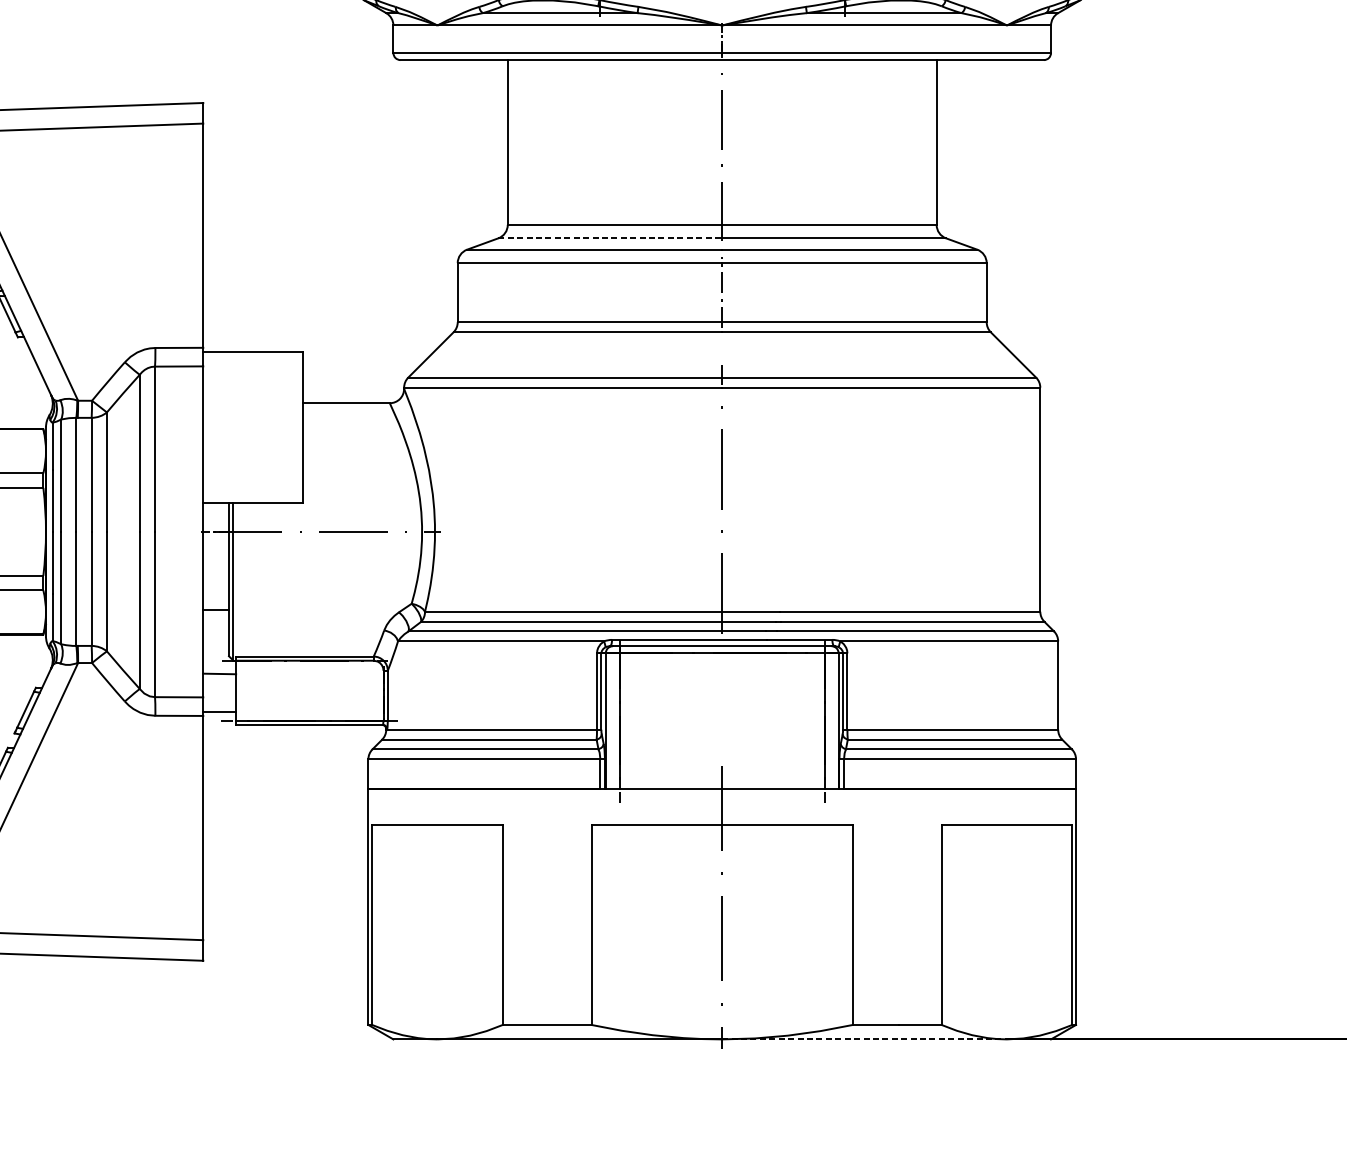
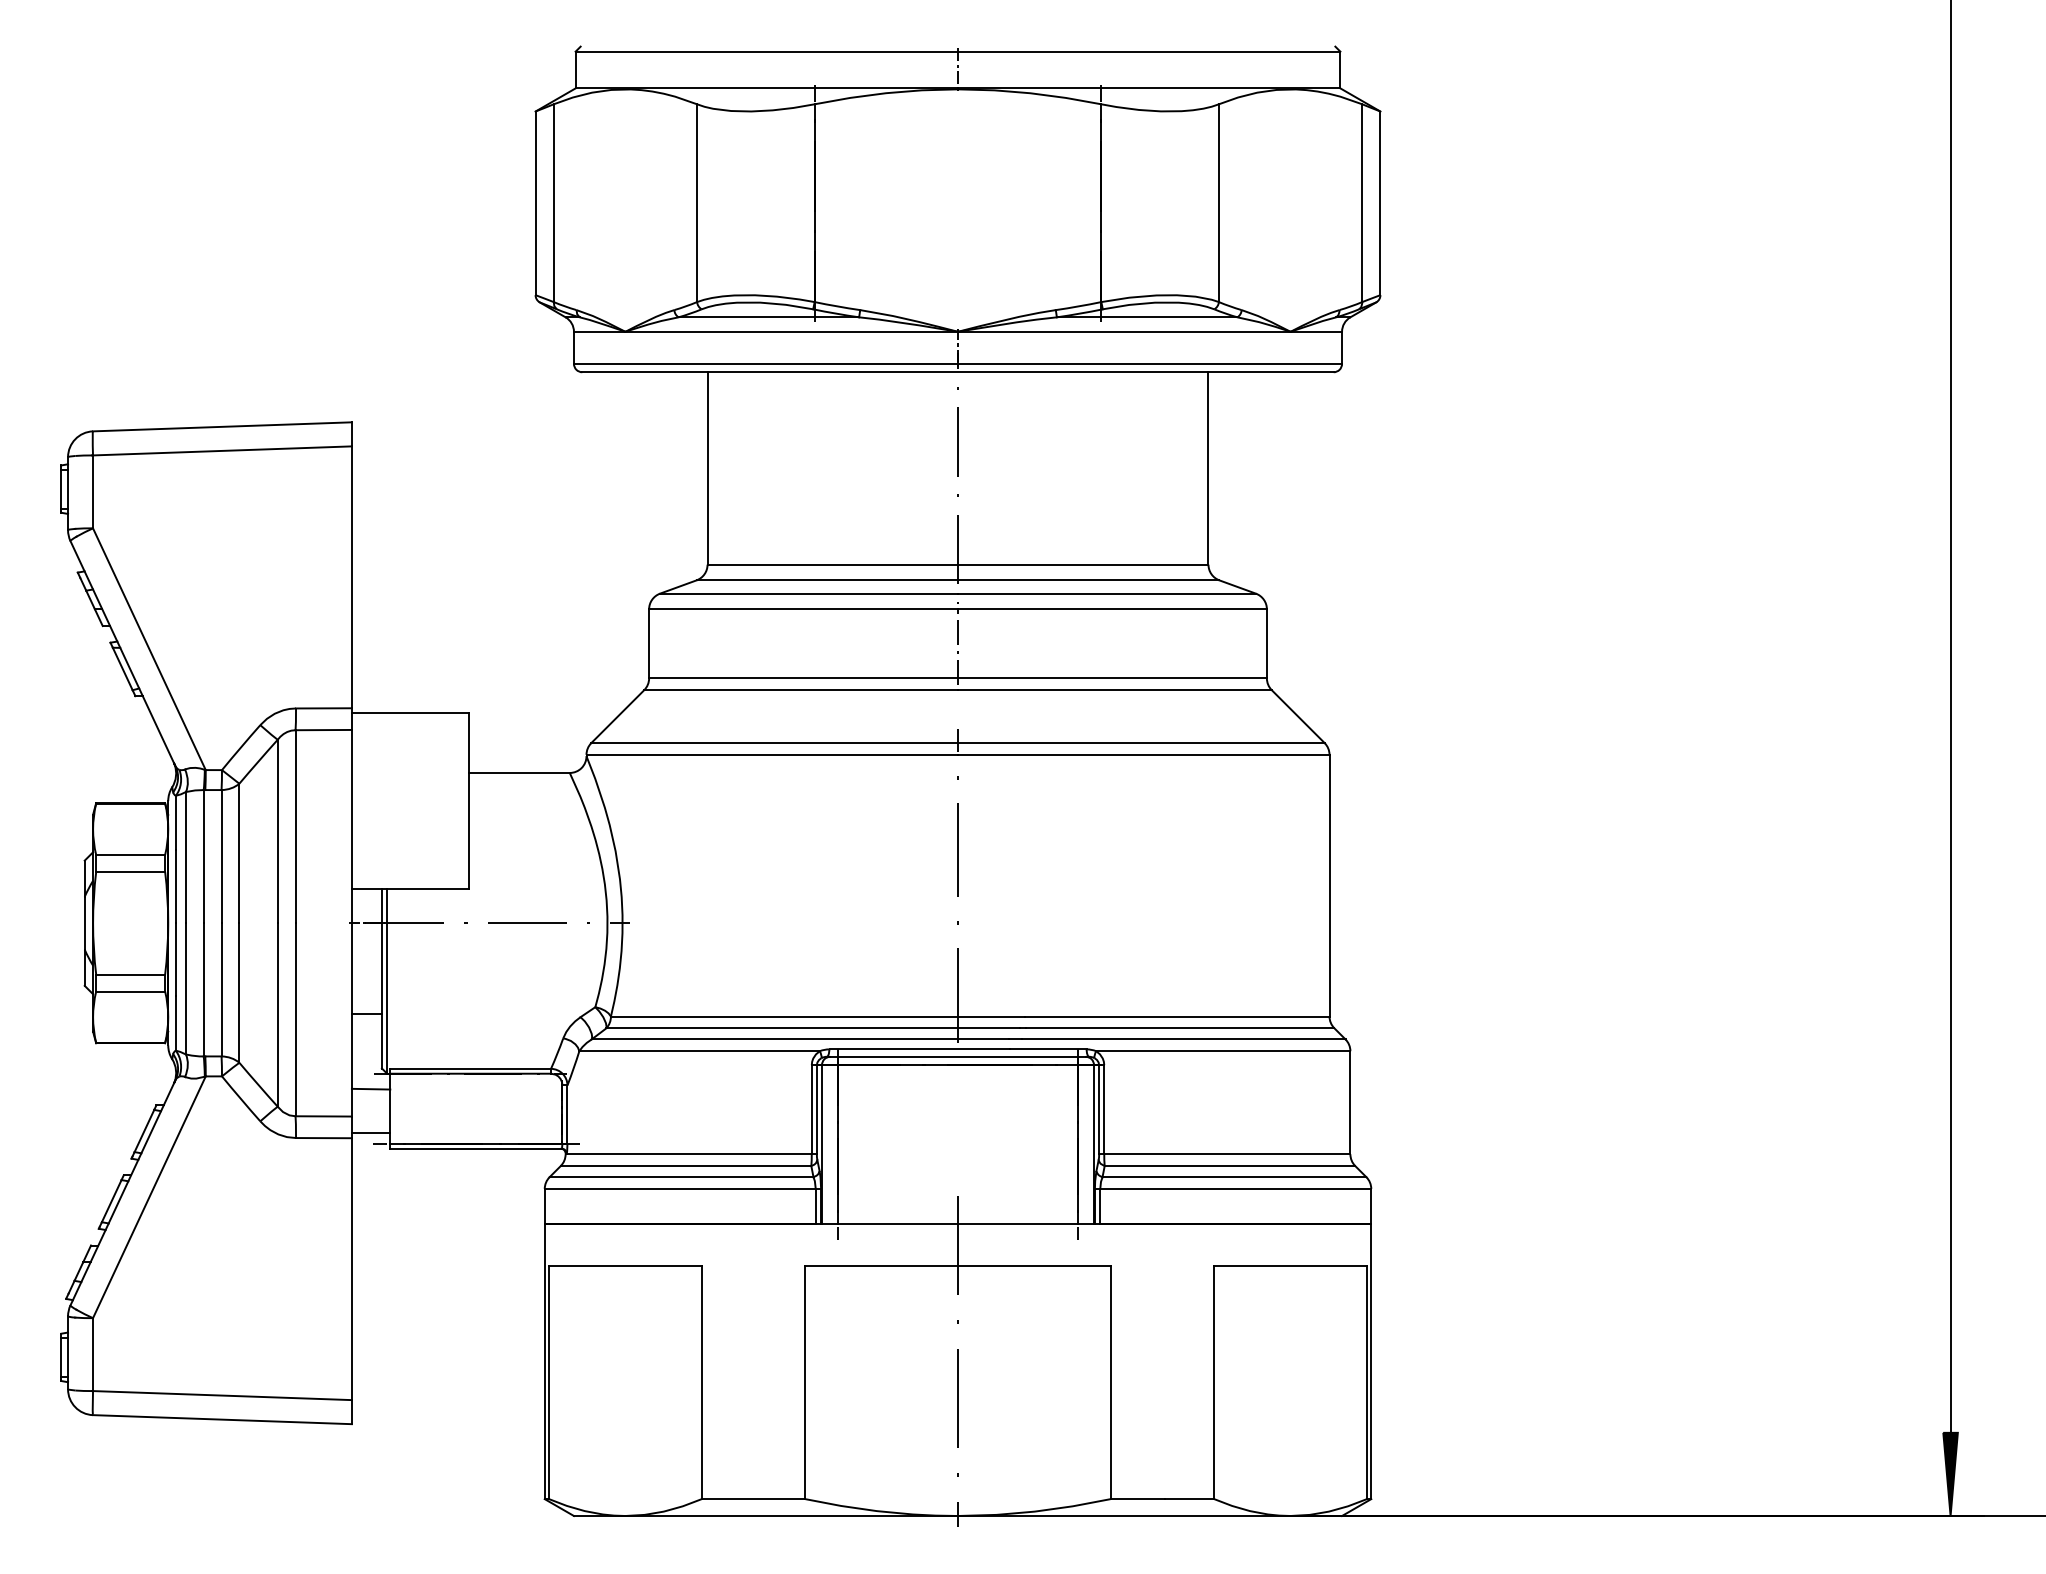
line: (610, 238) -> (827, 580), dashed -> solid
line: (864, 1039) -> (1124, 1516), dashed -> solid

